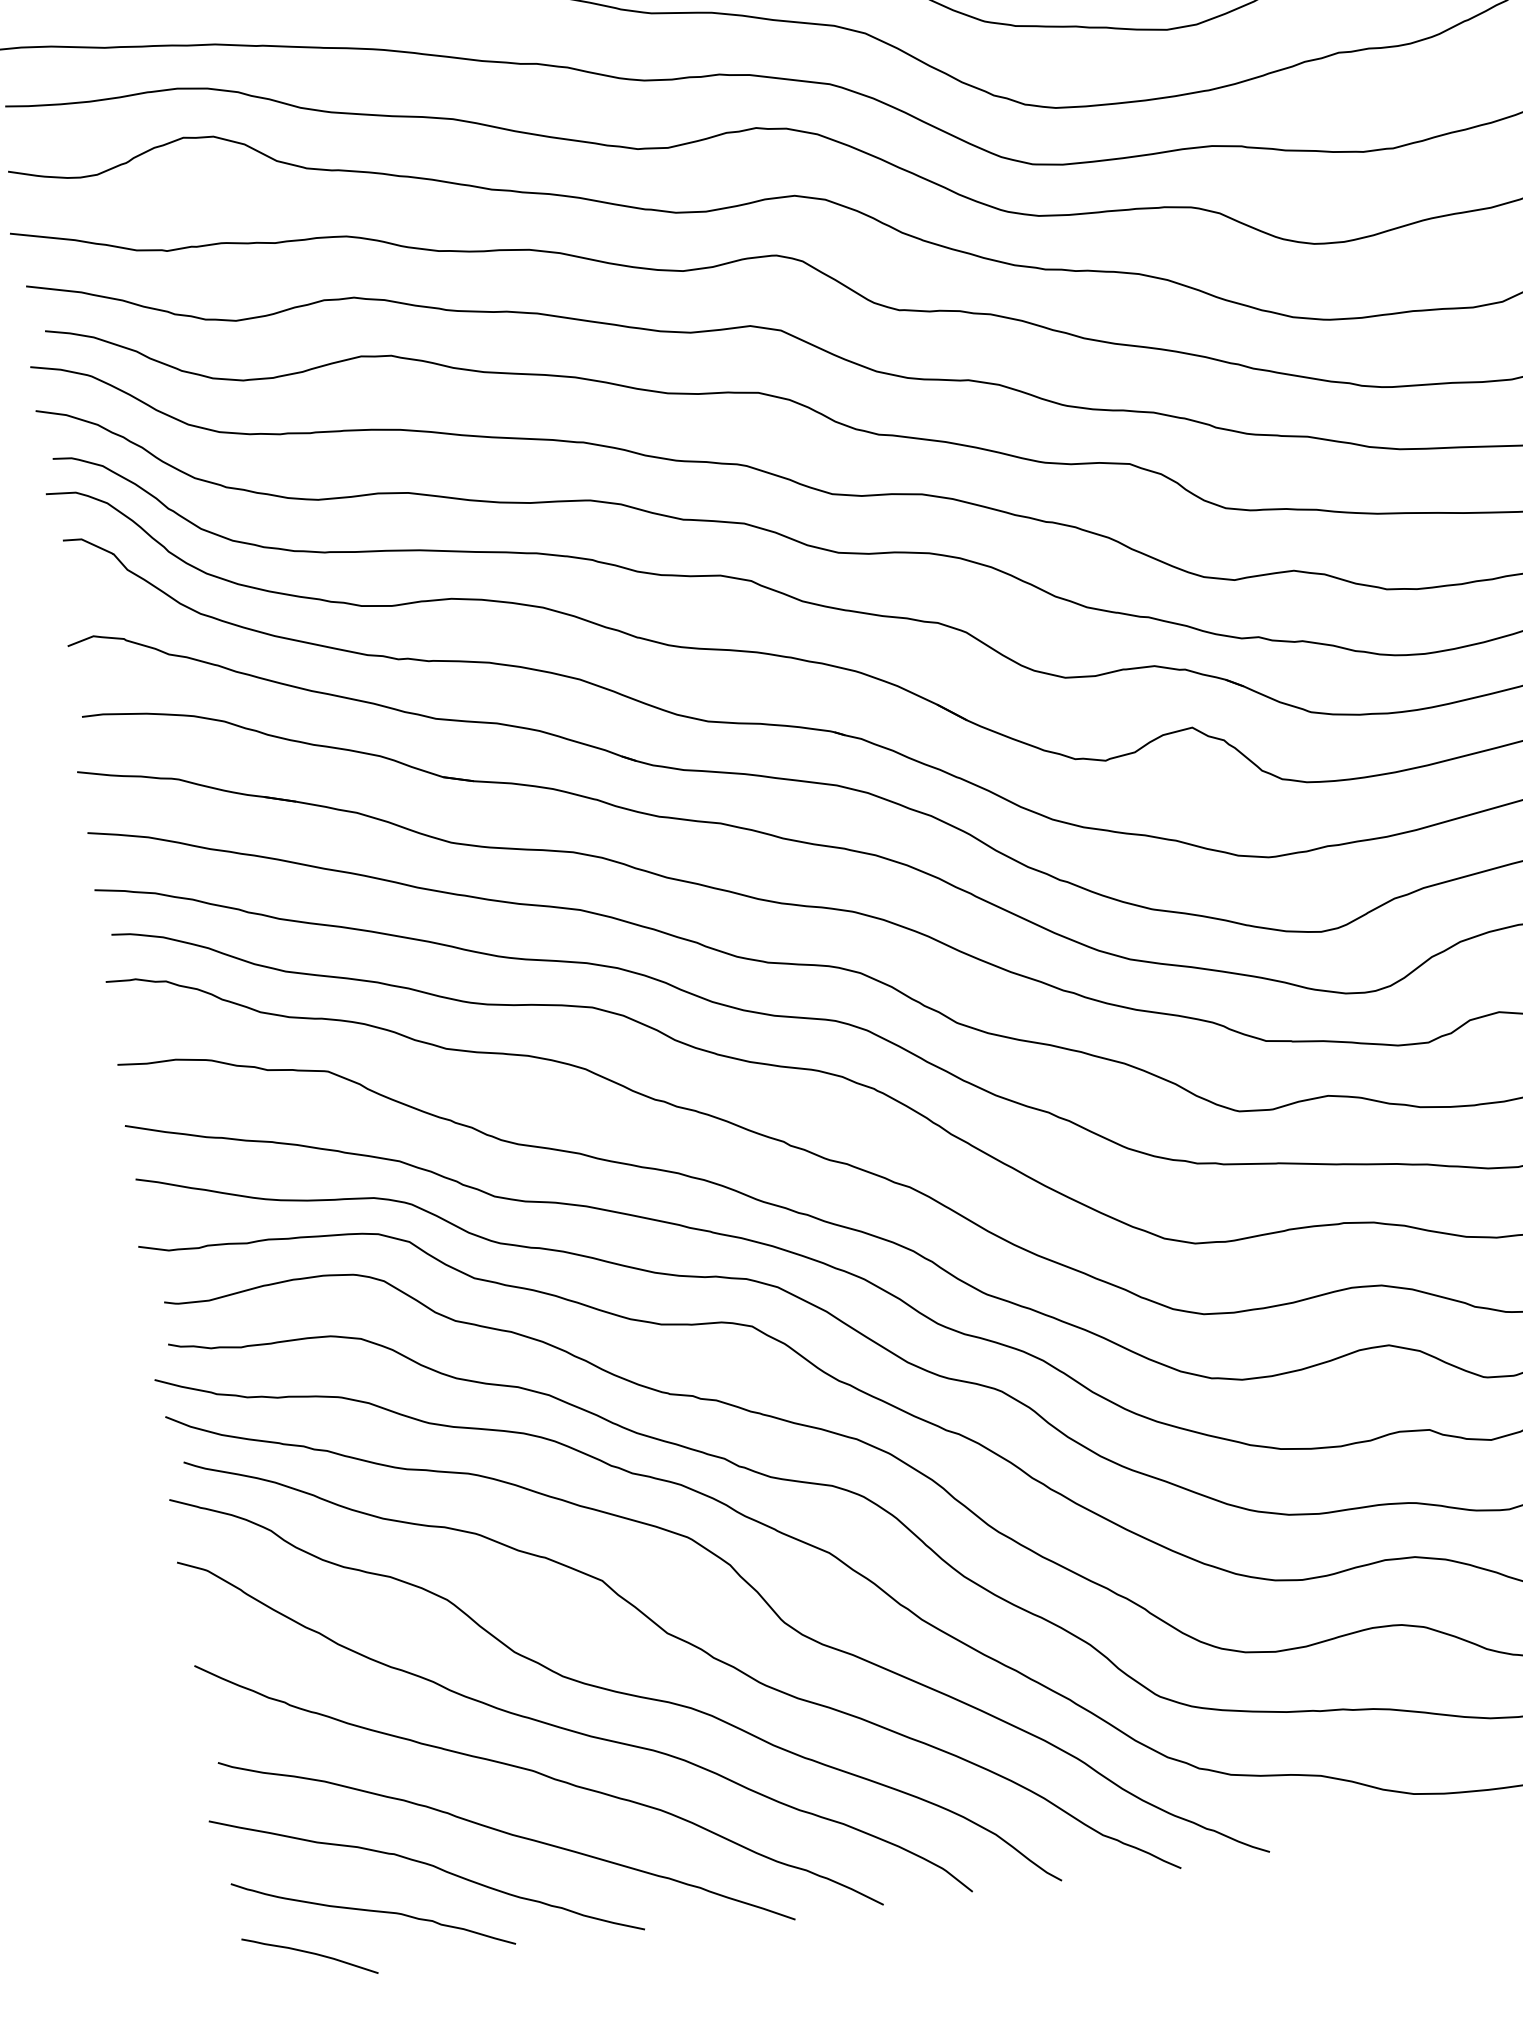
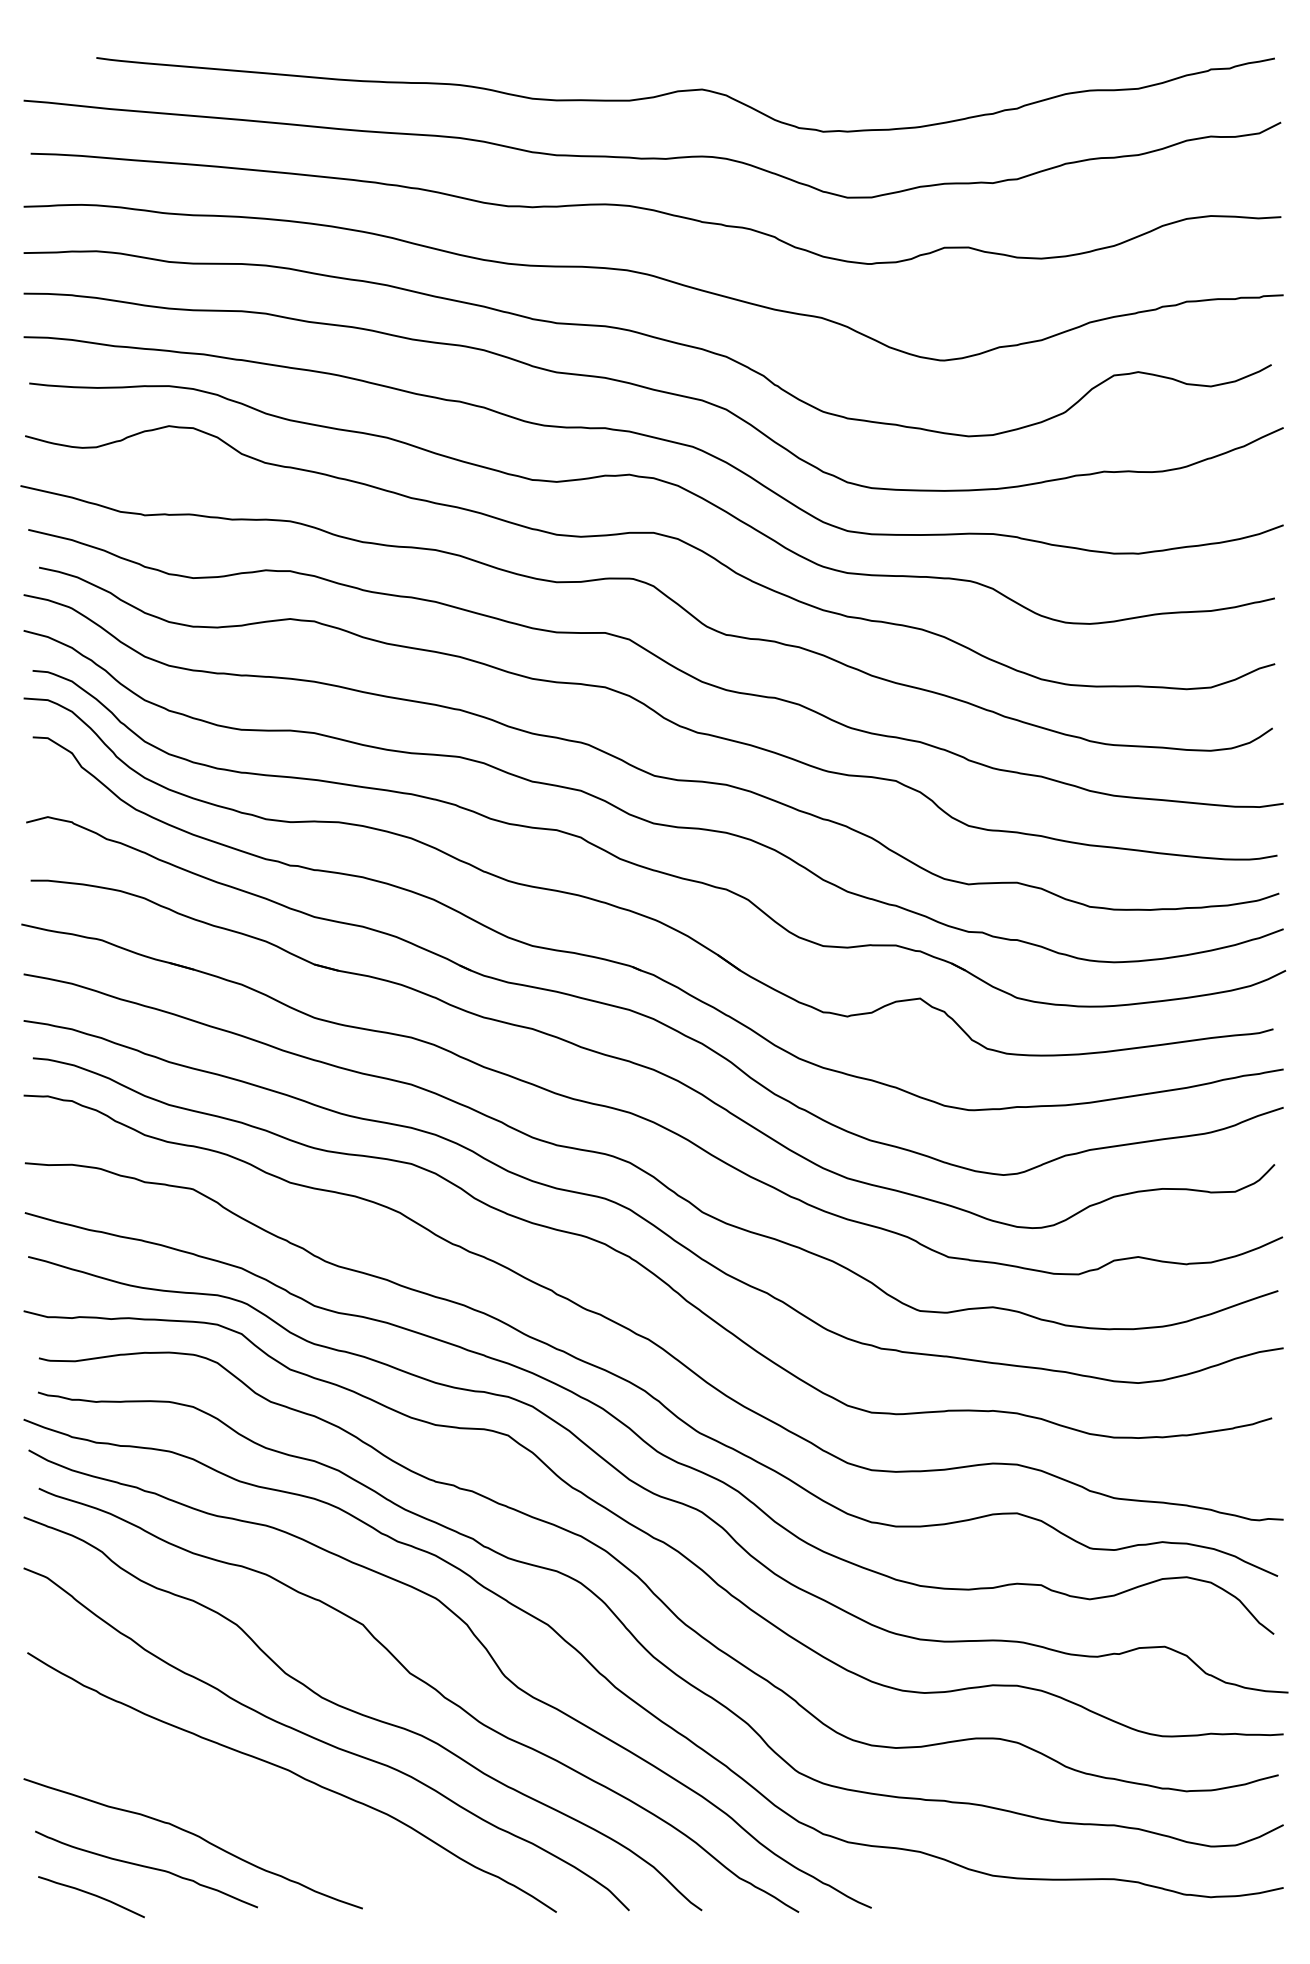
curve: (508, 1835) -> (262, 1819), removed

